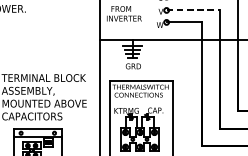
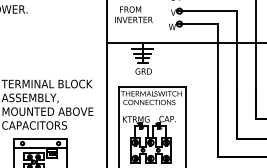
line: (193, 10) -> (208, 11), dashed -> solid

